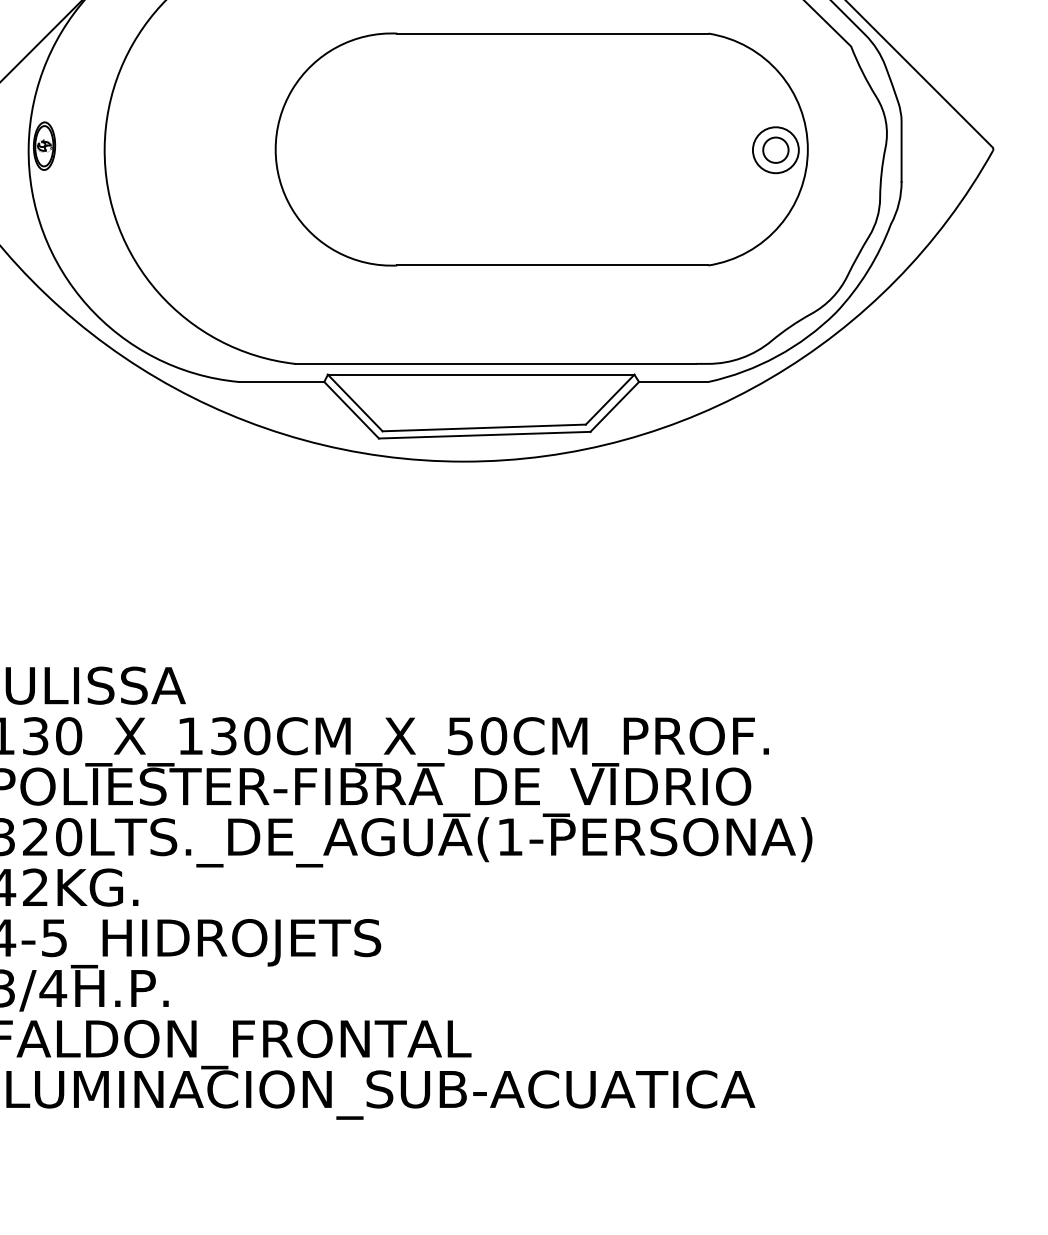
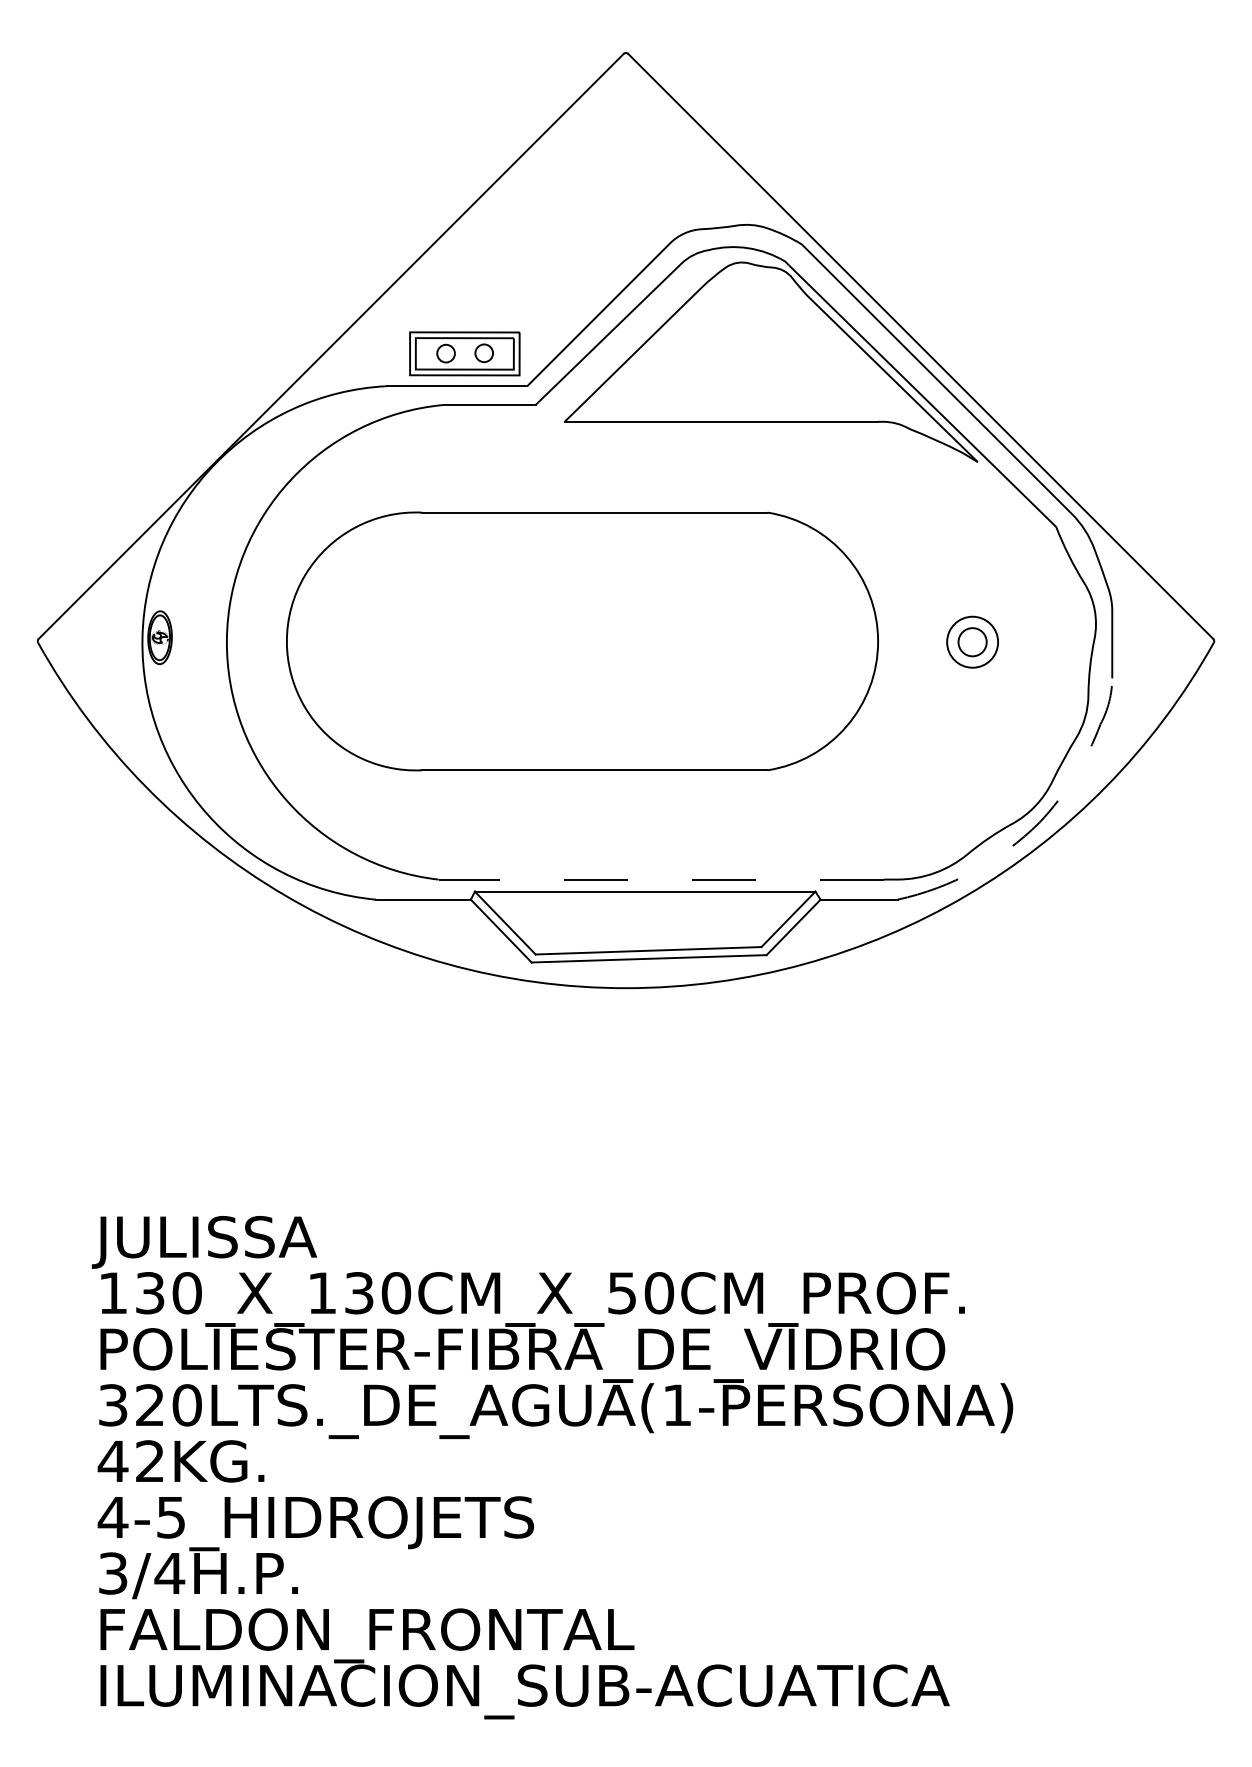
part: (541, 149) -> (582, 641), moved
line: (836, 312) -> (1039, 822), solid -> dashed
line: (495, 363) -> (661, 879), solid -> dashed

